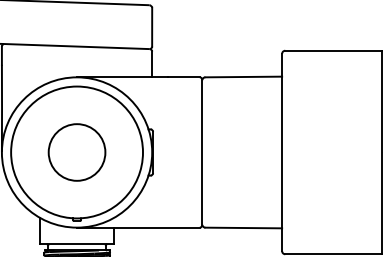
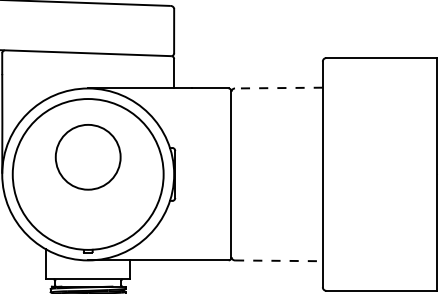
line: (243, 77) -> (278, 88), solid -> dashed
circle: (76, 152) -> (87, 157), moved
line: (244, 228) -> (279, 261), solid -> dashed

